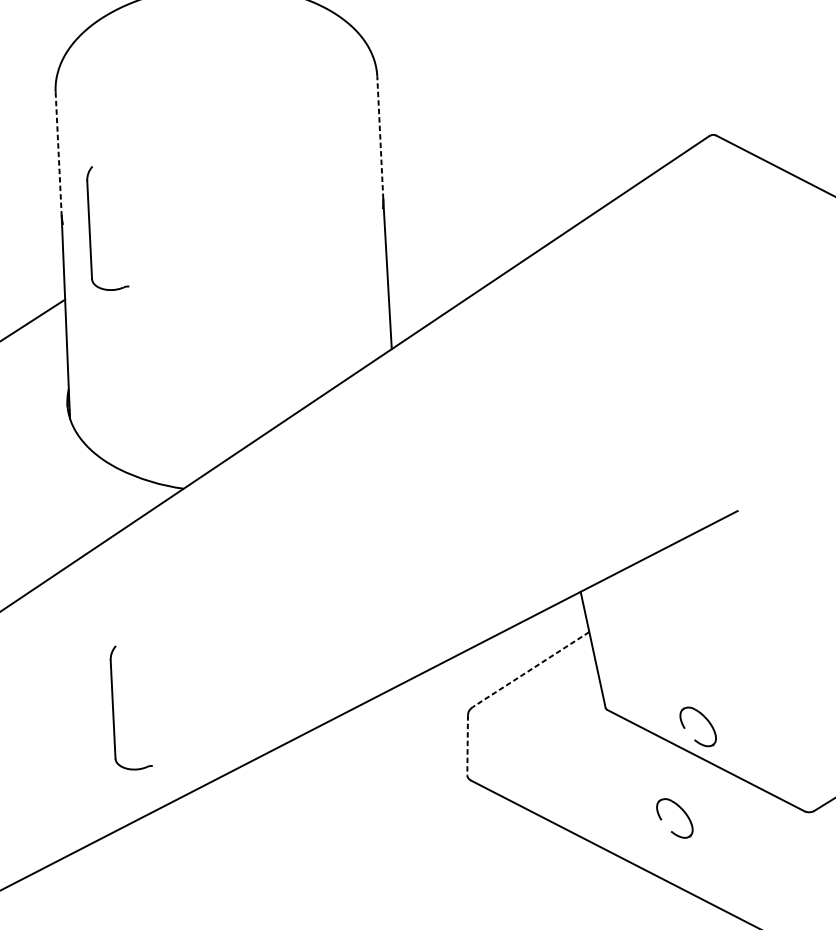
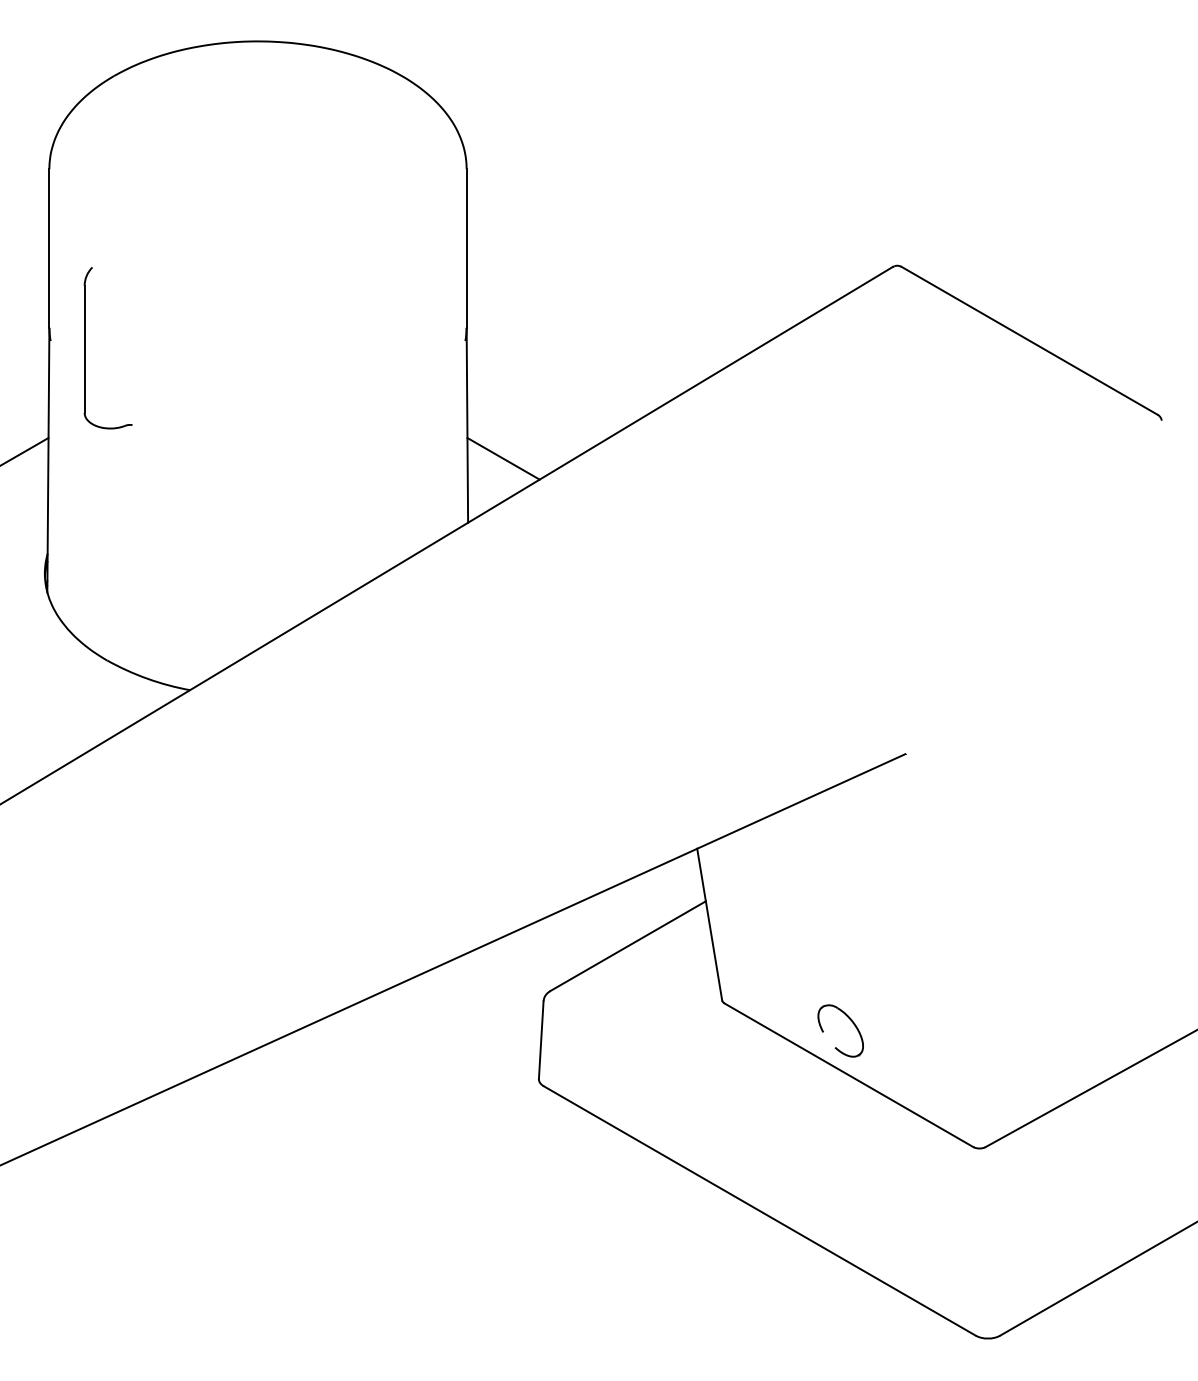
line: (380, 137) -> (466, 247), dashed -> solid
line: (58, 153) -> (49, 248), dashed -> solid
line: (416, 298) -> (503, 458), added
line: (531, 669) -> (628, 946), dashed -> solid
part: (113, 708) -> (85, 970), removed
line: (467, 745) -> (541, 1040), dashed -> solid
part: (683, 812) -> (816, 1140), removed

